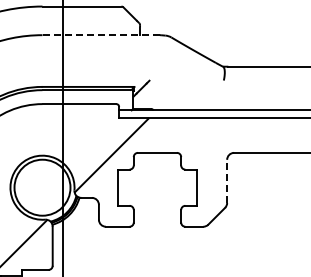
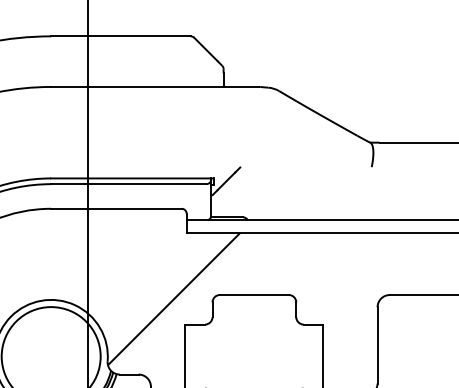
line: (101, 35) -> (155, 87), dashed -> solid
line: (227, 181) -> (378, 345), dashed -> solid

